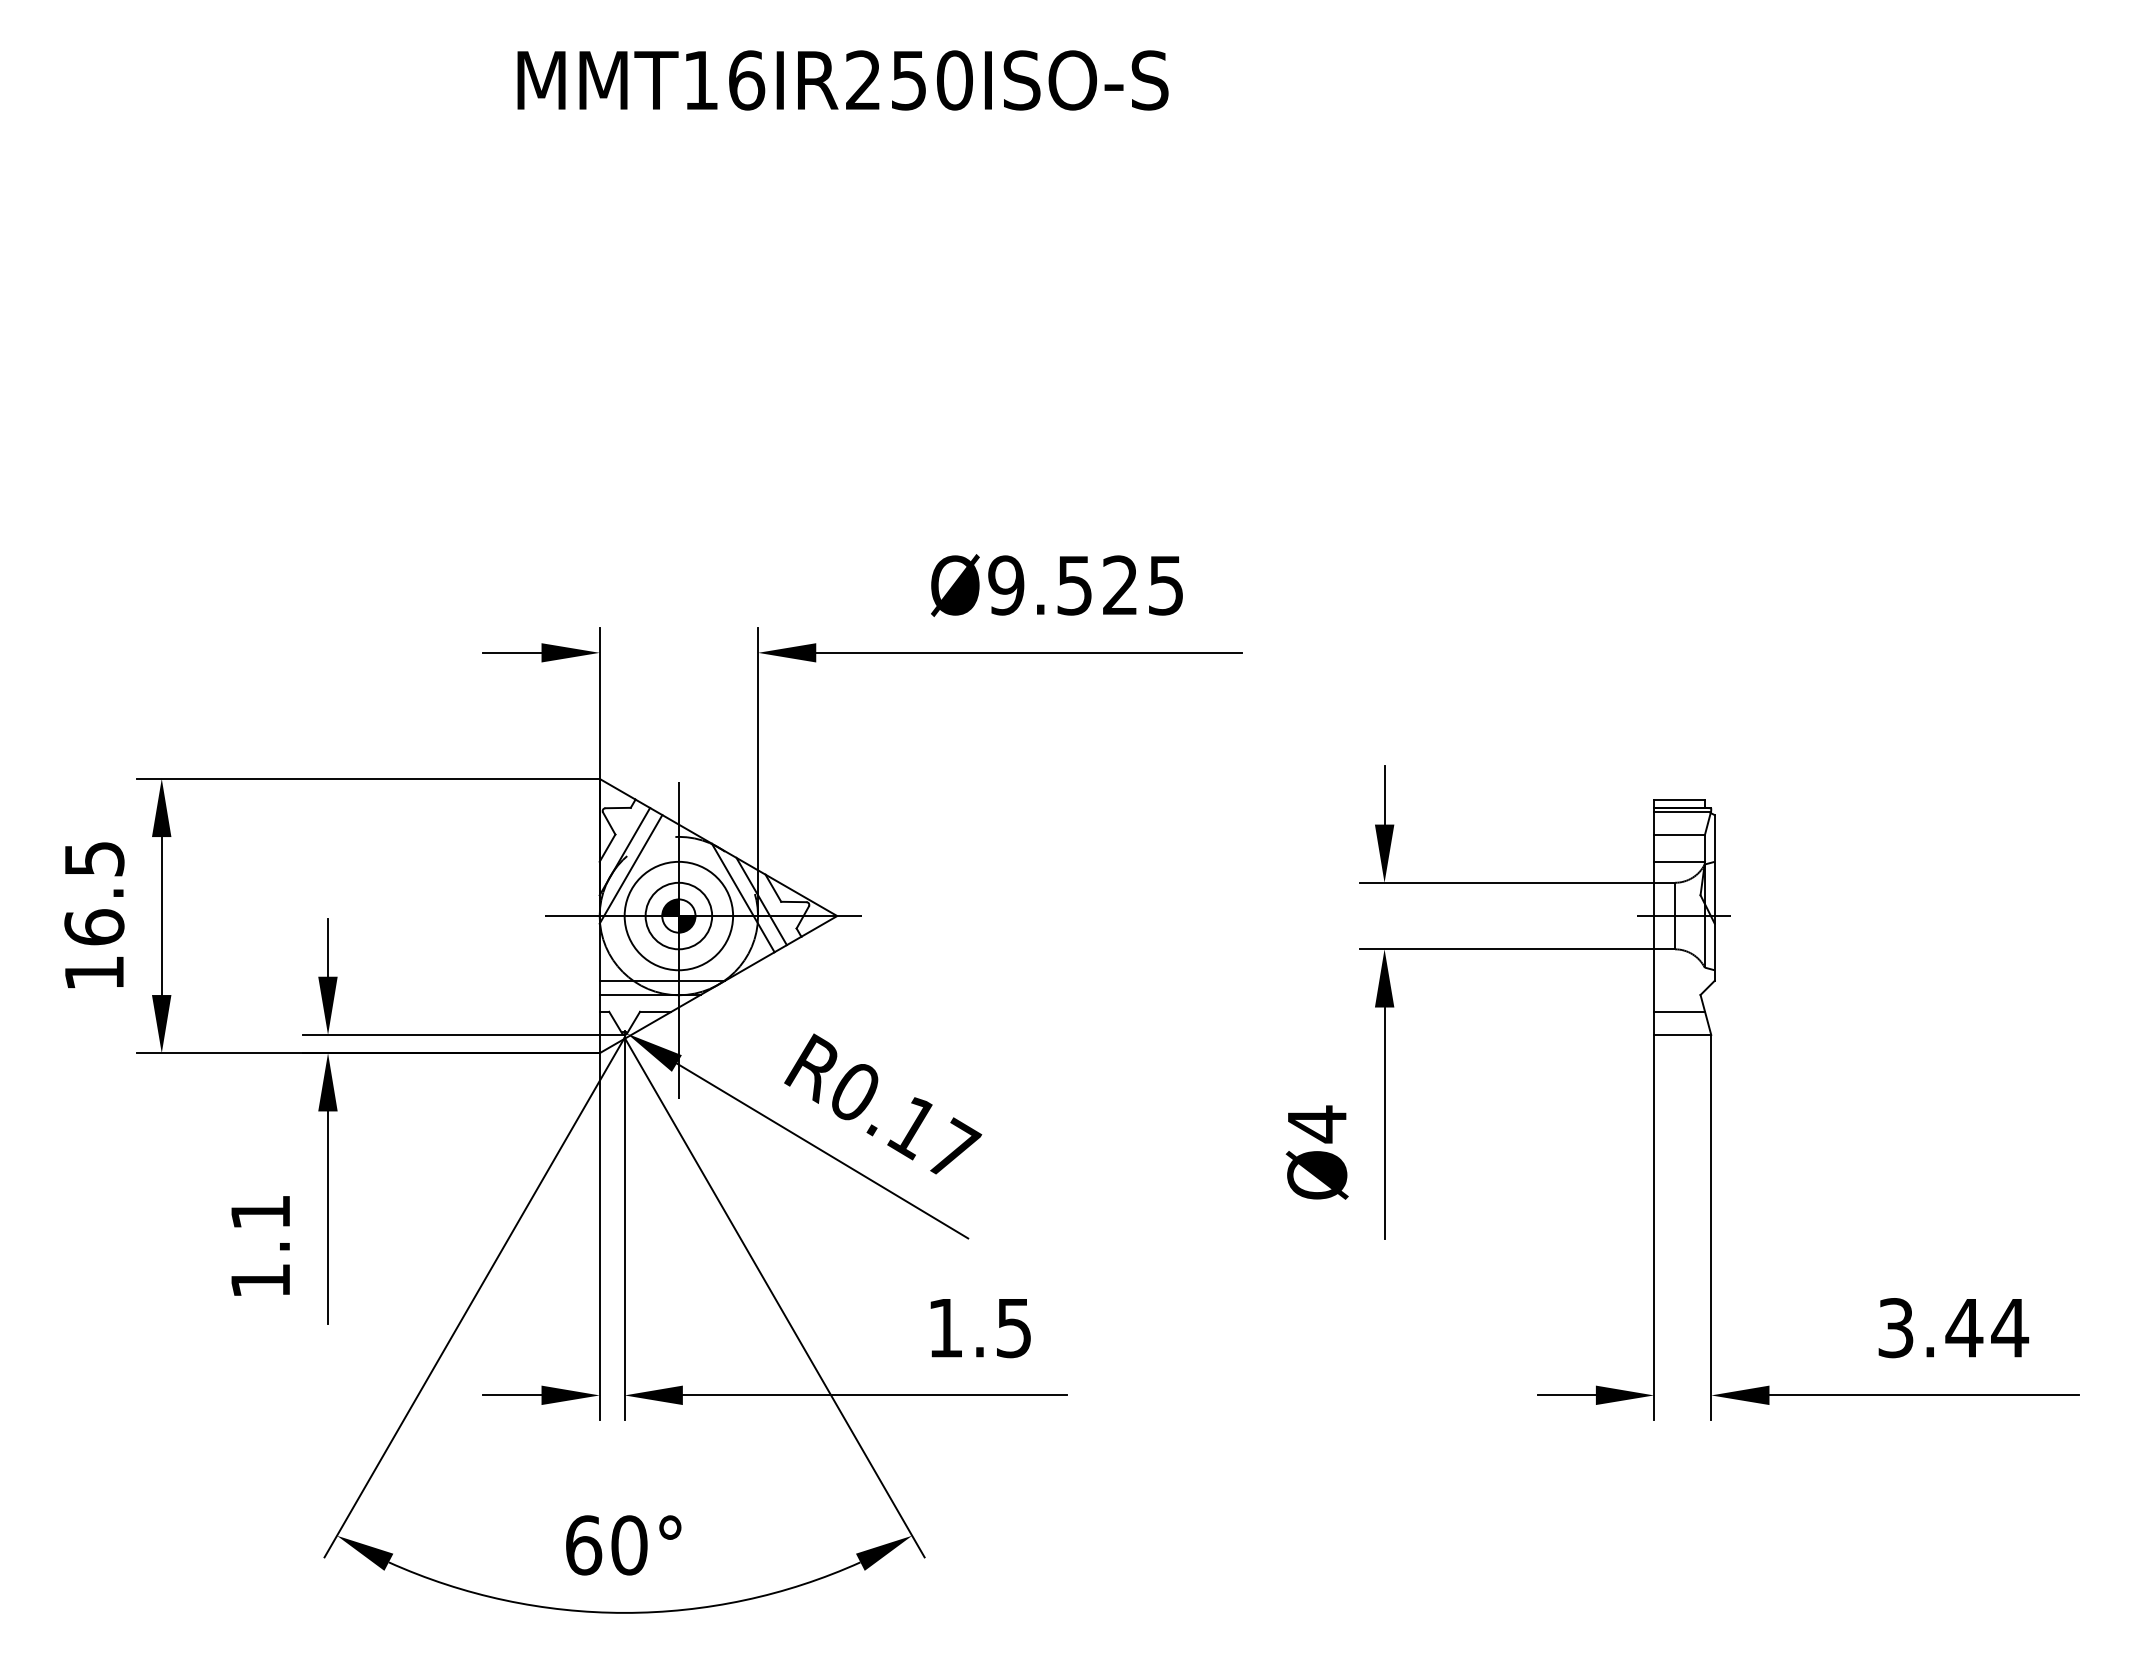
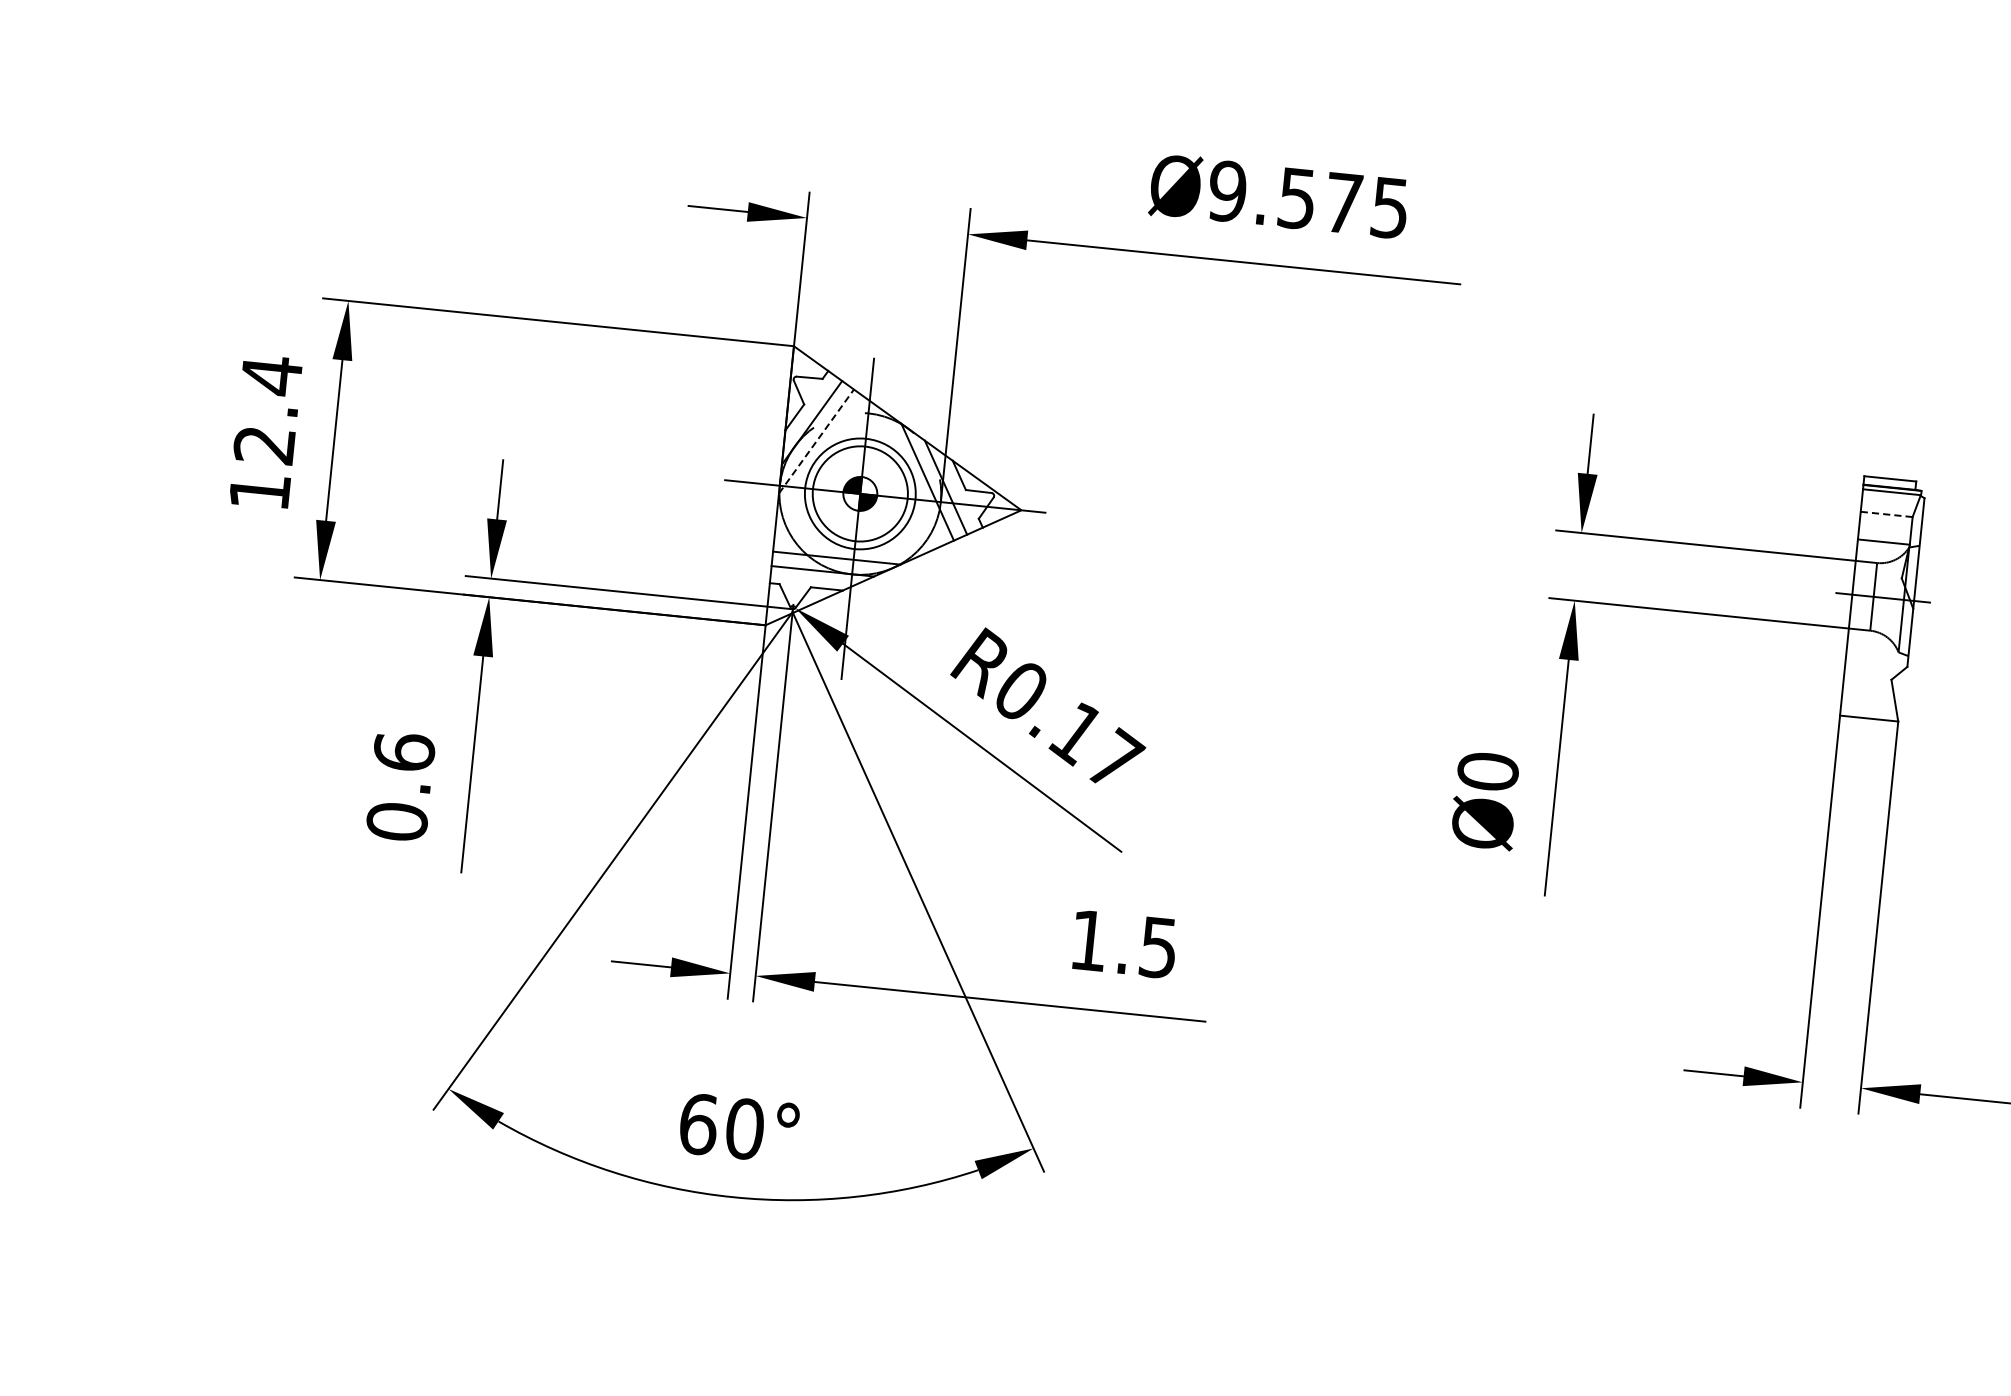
text: (1120, 584) -> (1343, 202), Ø9.525 -> Ø9.575
line: (1679, 834) -> (1886, 514), solid -> dashed
line: (631, 869) -> (816, 441), solid -> dashed
text: (94, 892) -> (268, 409), 16.5 -> 12.4
circle: (678, 915) -> (859, 493), size x1.4
line: (1679, 1011) -> (1868, 694), removed
text: (1317, 1124) -> (1488, 771), Ø4 -> Ø0
text: (260, 1246) -> (400, 786), 1.1 -> 0.6

